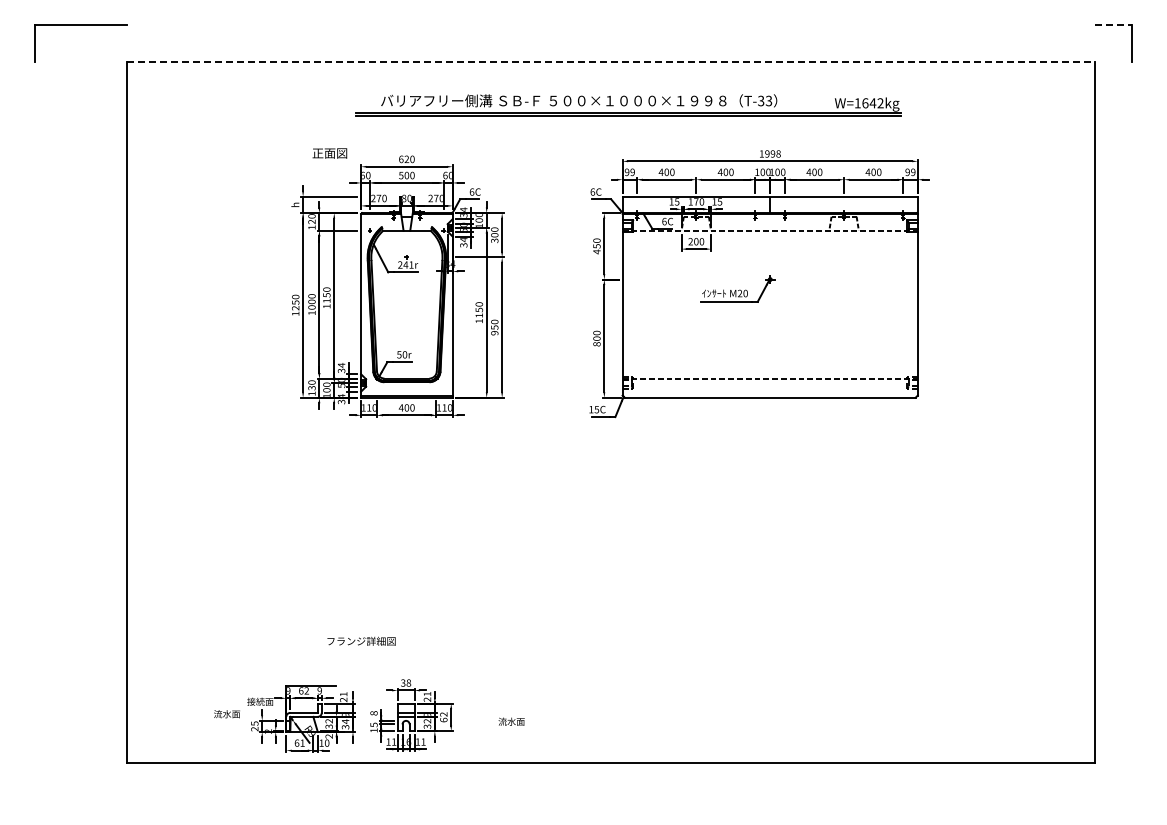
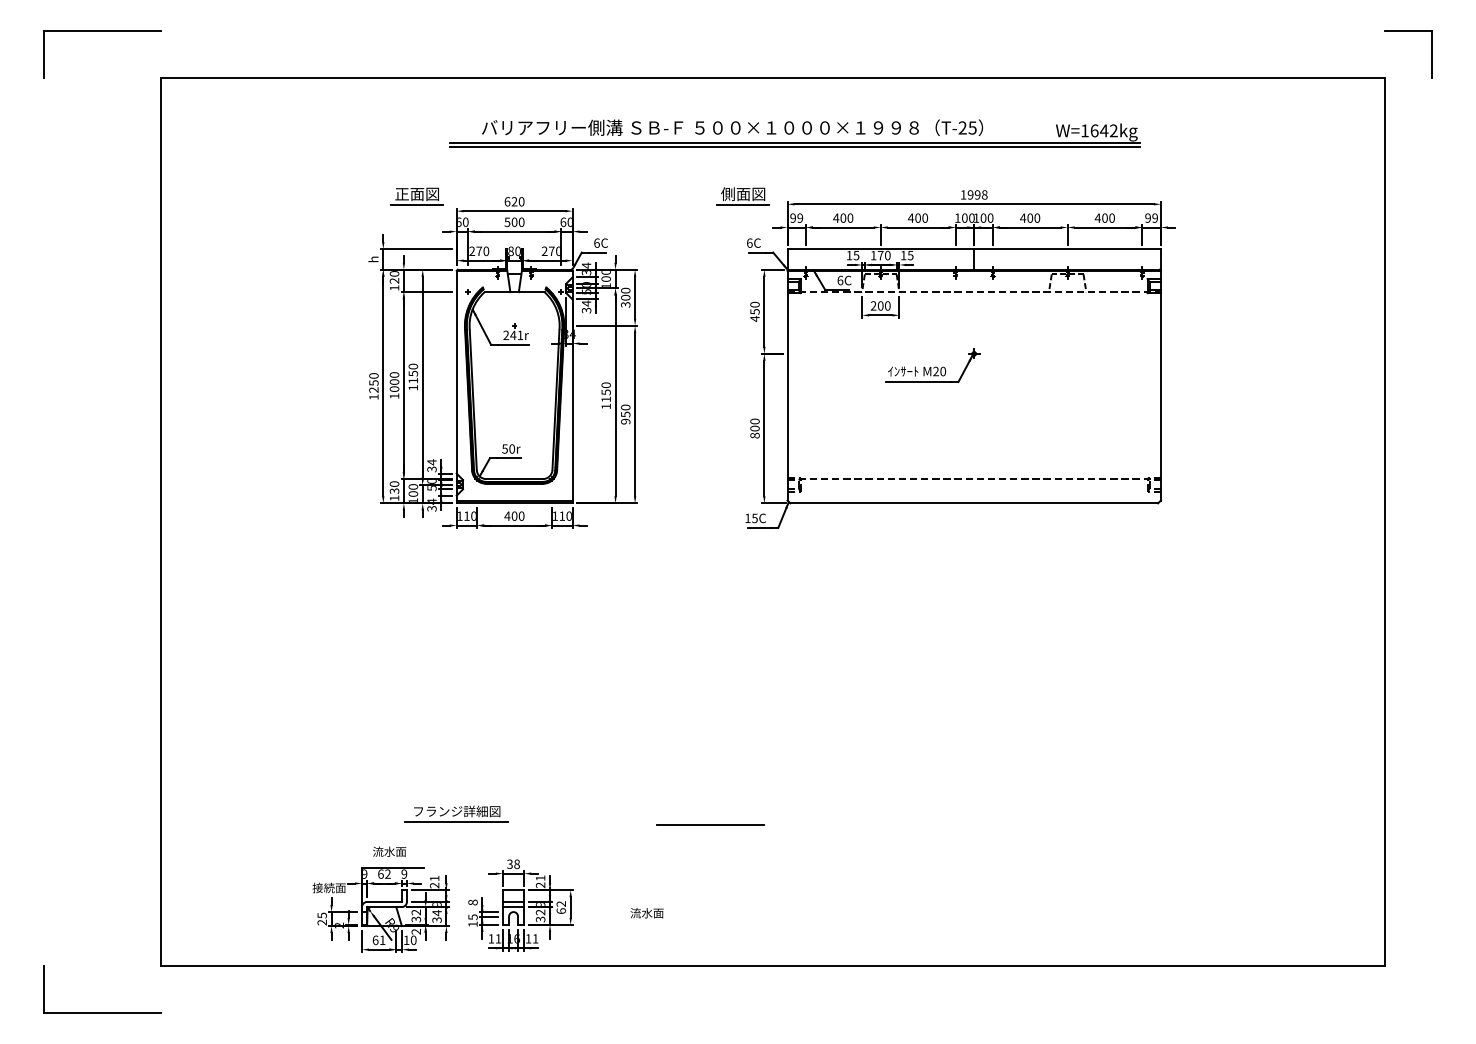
line: (1114, 24) -> (1409, 31), dashed -> solid
line: (611, 61) -> (773, 77), dashed -> solid
text: (765, 100) -> (968, 127), T-33 -> T-25
part: (587, 155) -> (743, 196), added
line: (329, 162) -> (416, 205), added
line: (360, 650) -> (455, 823), added
line: (561, 652) -> (710, 825), added
text: (226, 714) -> (388, 852), moved
part: (80, 799) -> (101, 1011), added

